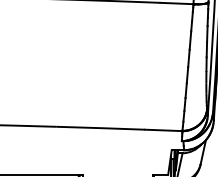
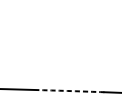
arc: (101, 128) -> (72, 91), solid -> dashed

